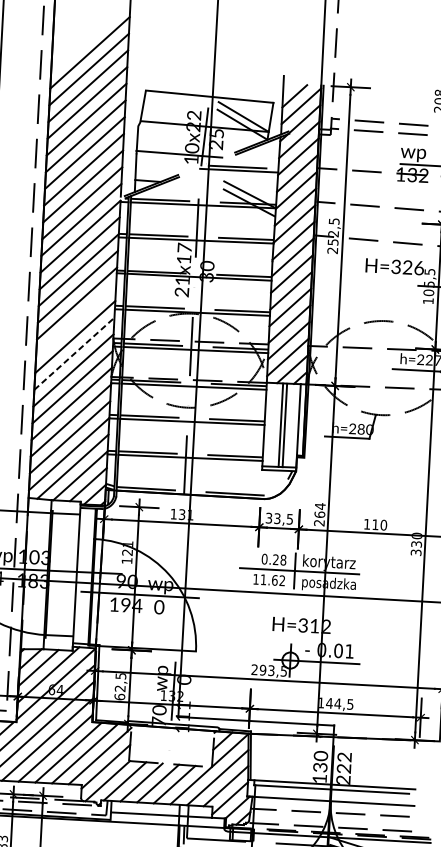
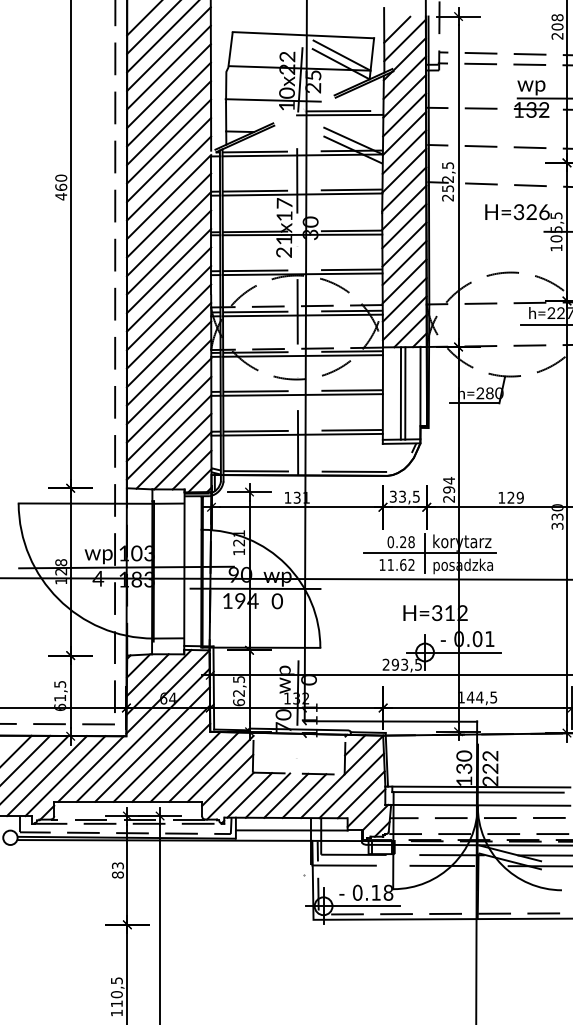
line: (75, 320) -> (168, 289), added
line: (74, 353) -> (169, 326), dashed -> solid
text: (320, 514) -> (449, 489), 264 -> 294
text: (379, 524) -> (515, 497), 110 -> 129

